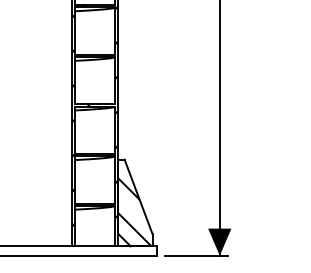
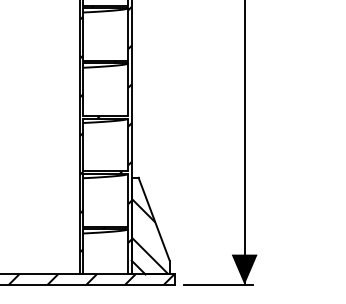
hatch: (82, 250) -> (91, 278), added

